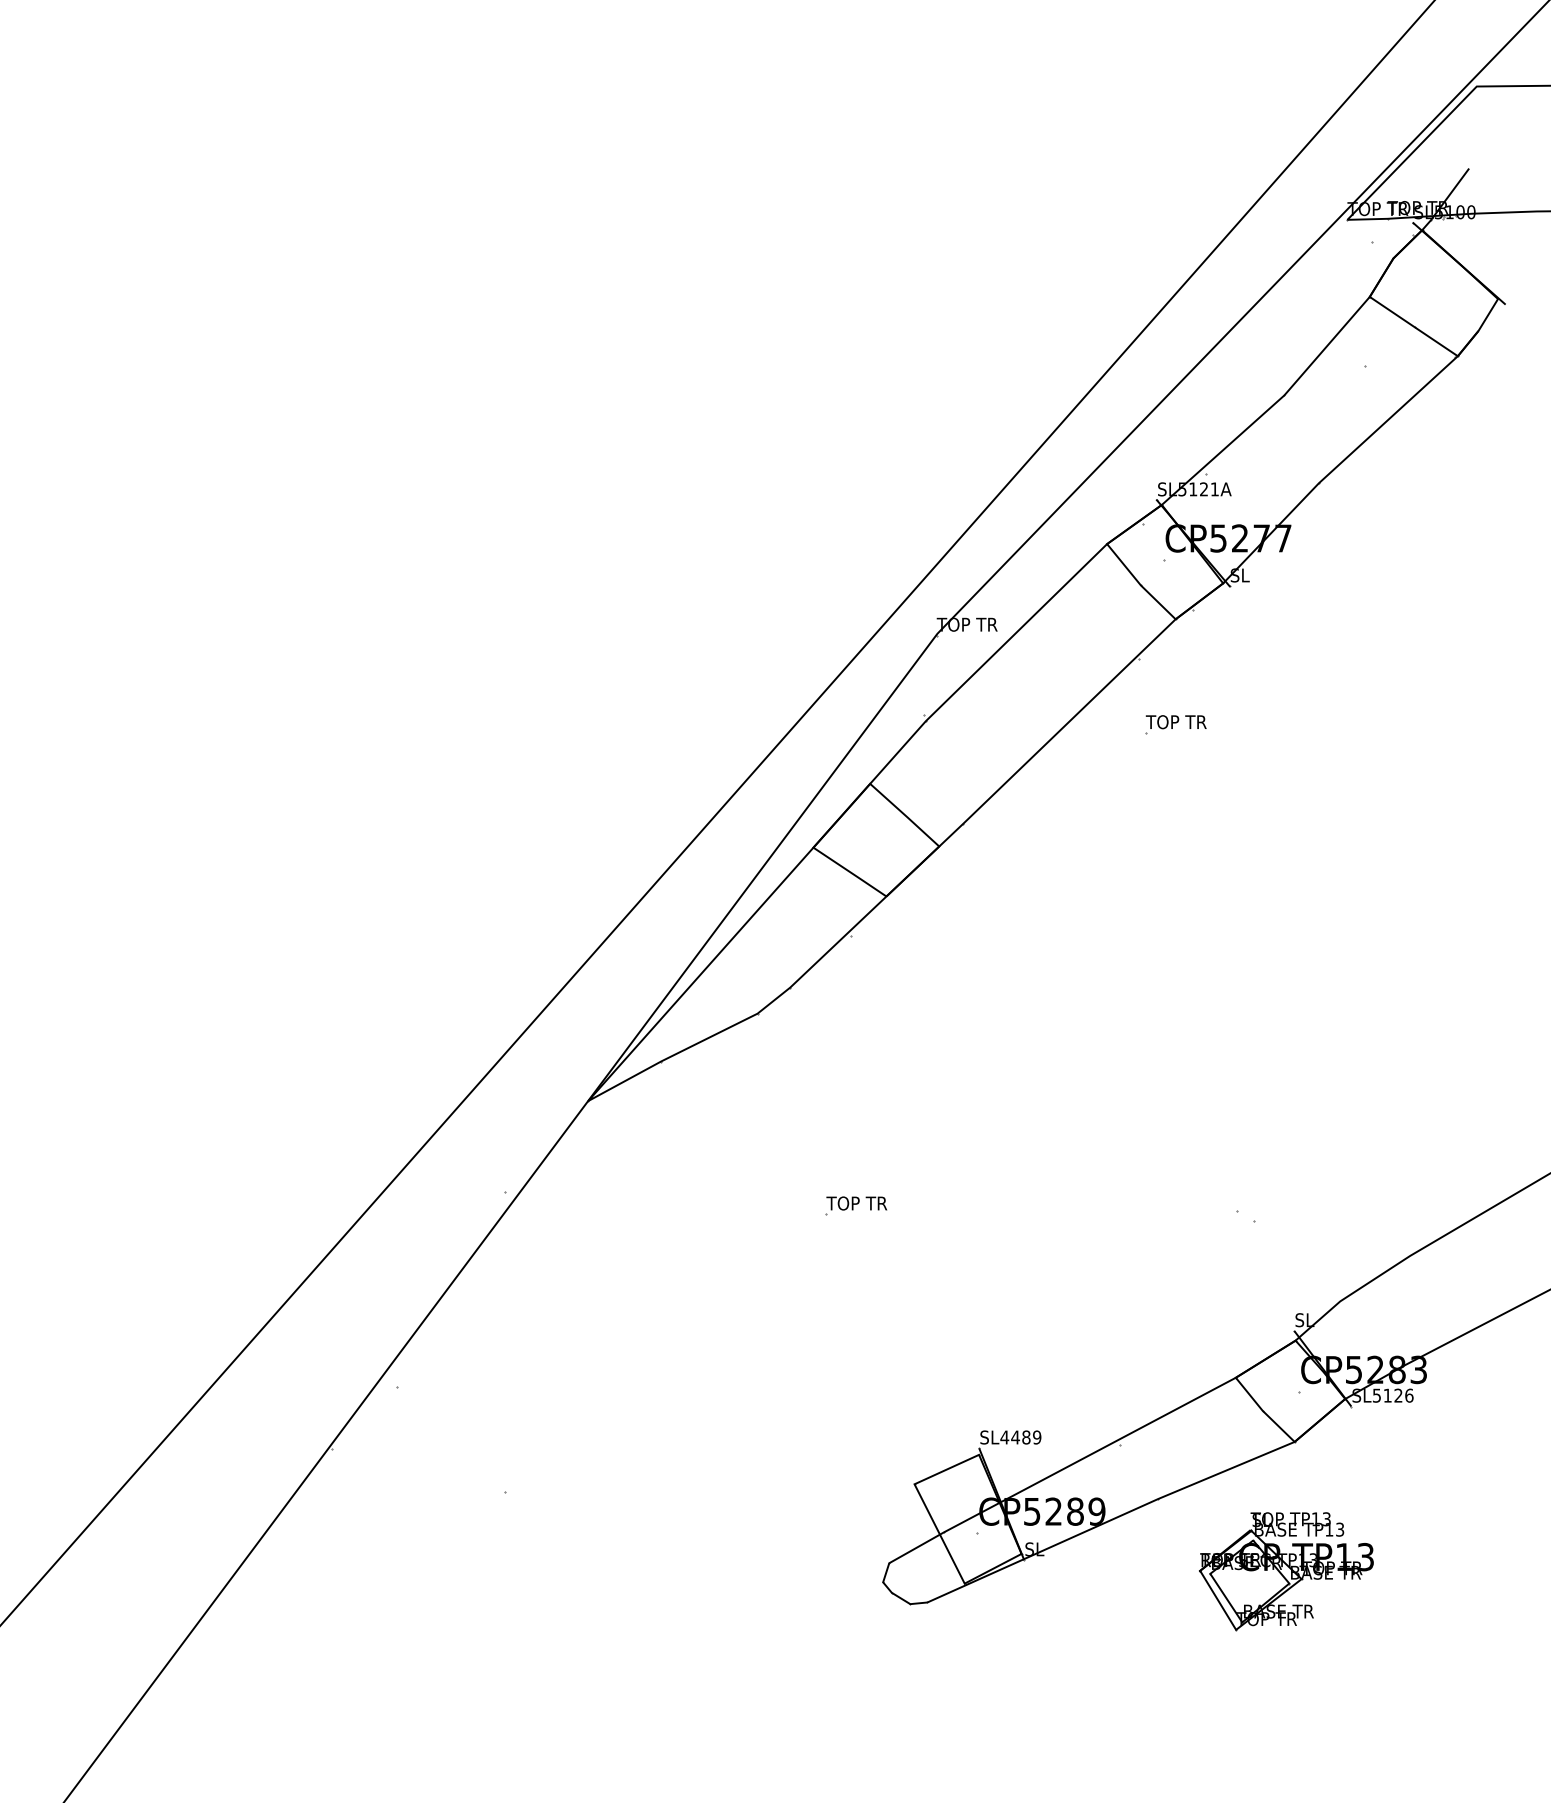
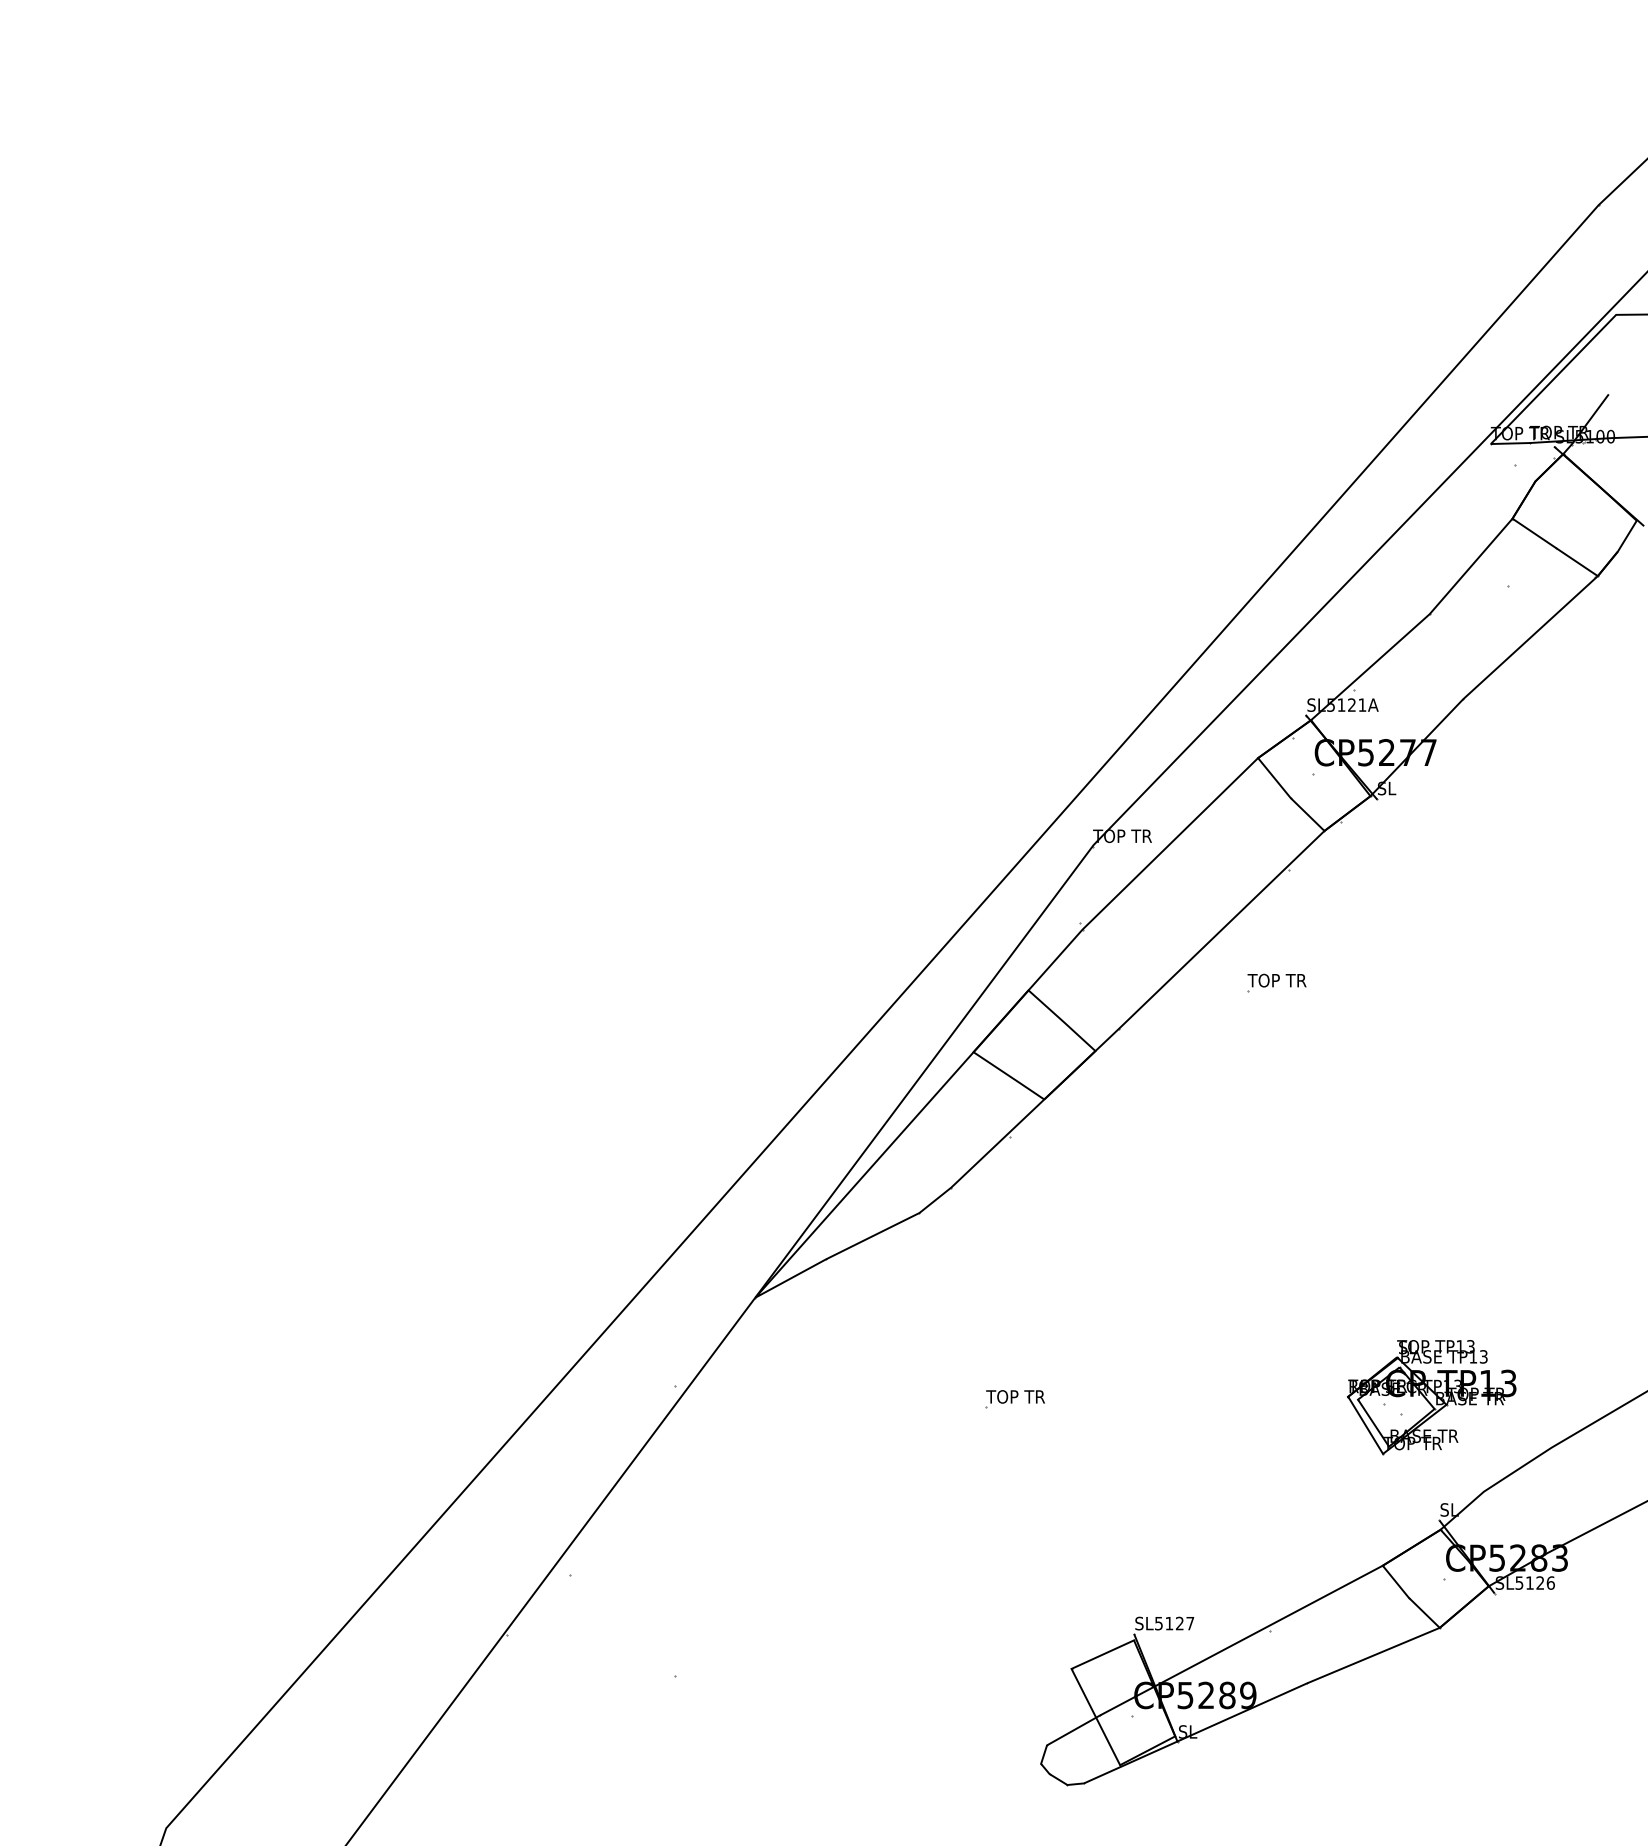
part: (1175, 724) -> (1276, 982), moved
text: (1020, 1437) -> (1174, 1623), SL4489 -> SL5127
part: (1286, 1571) -> (1431, 1397), moved

